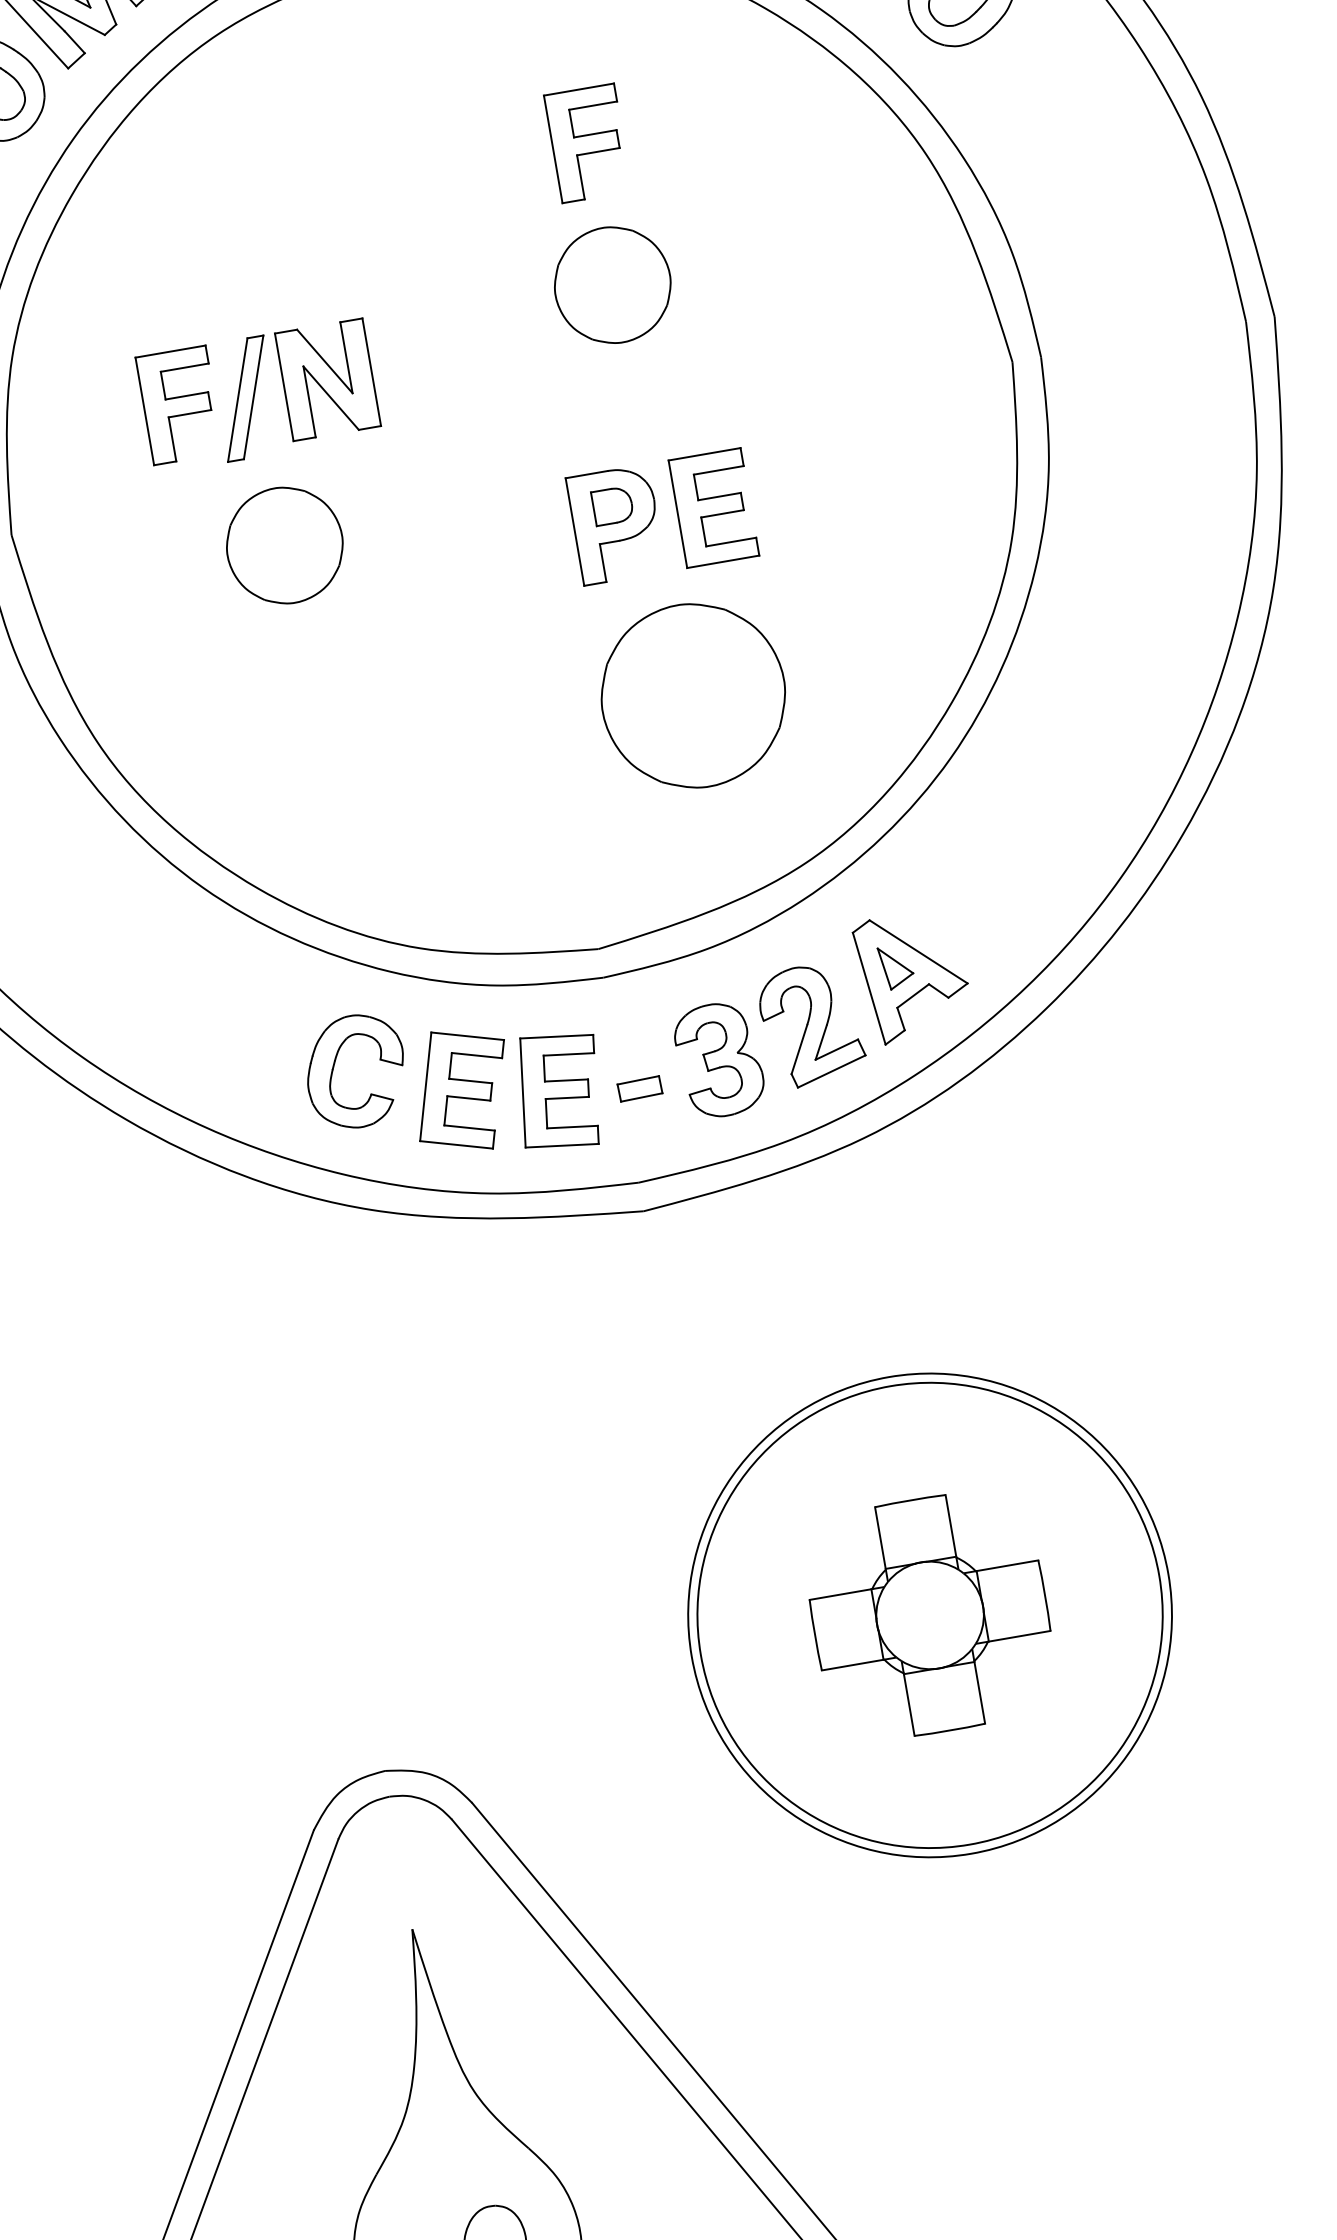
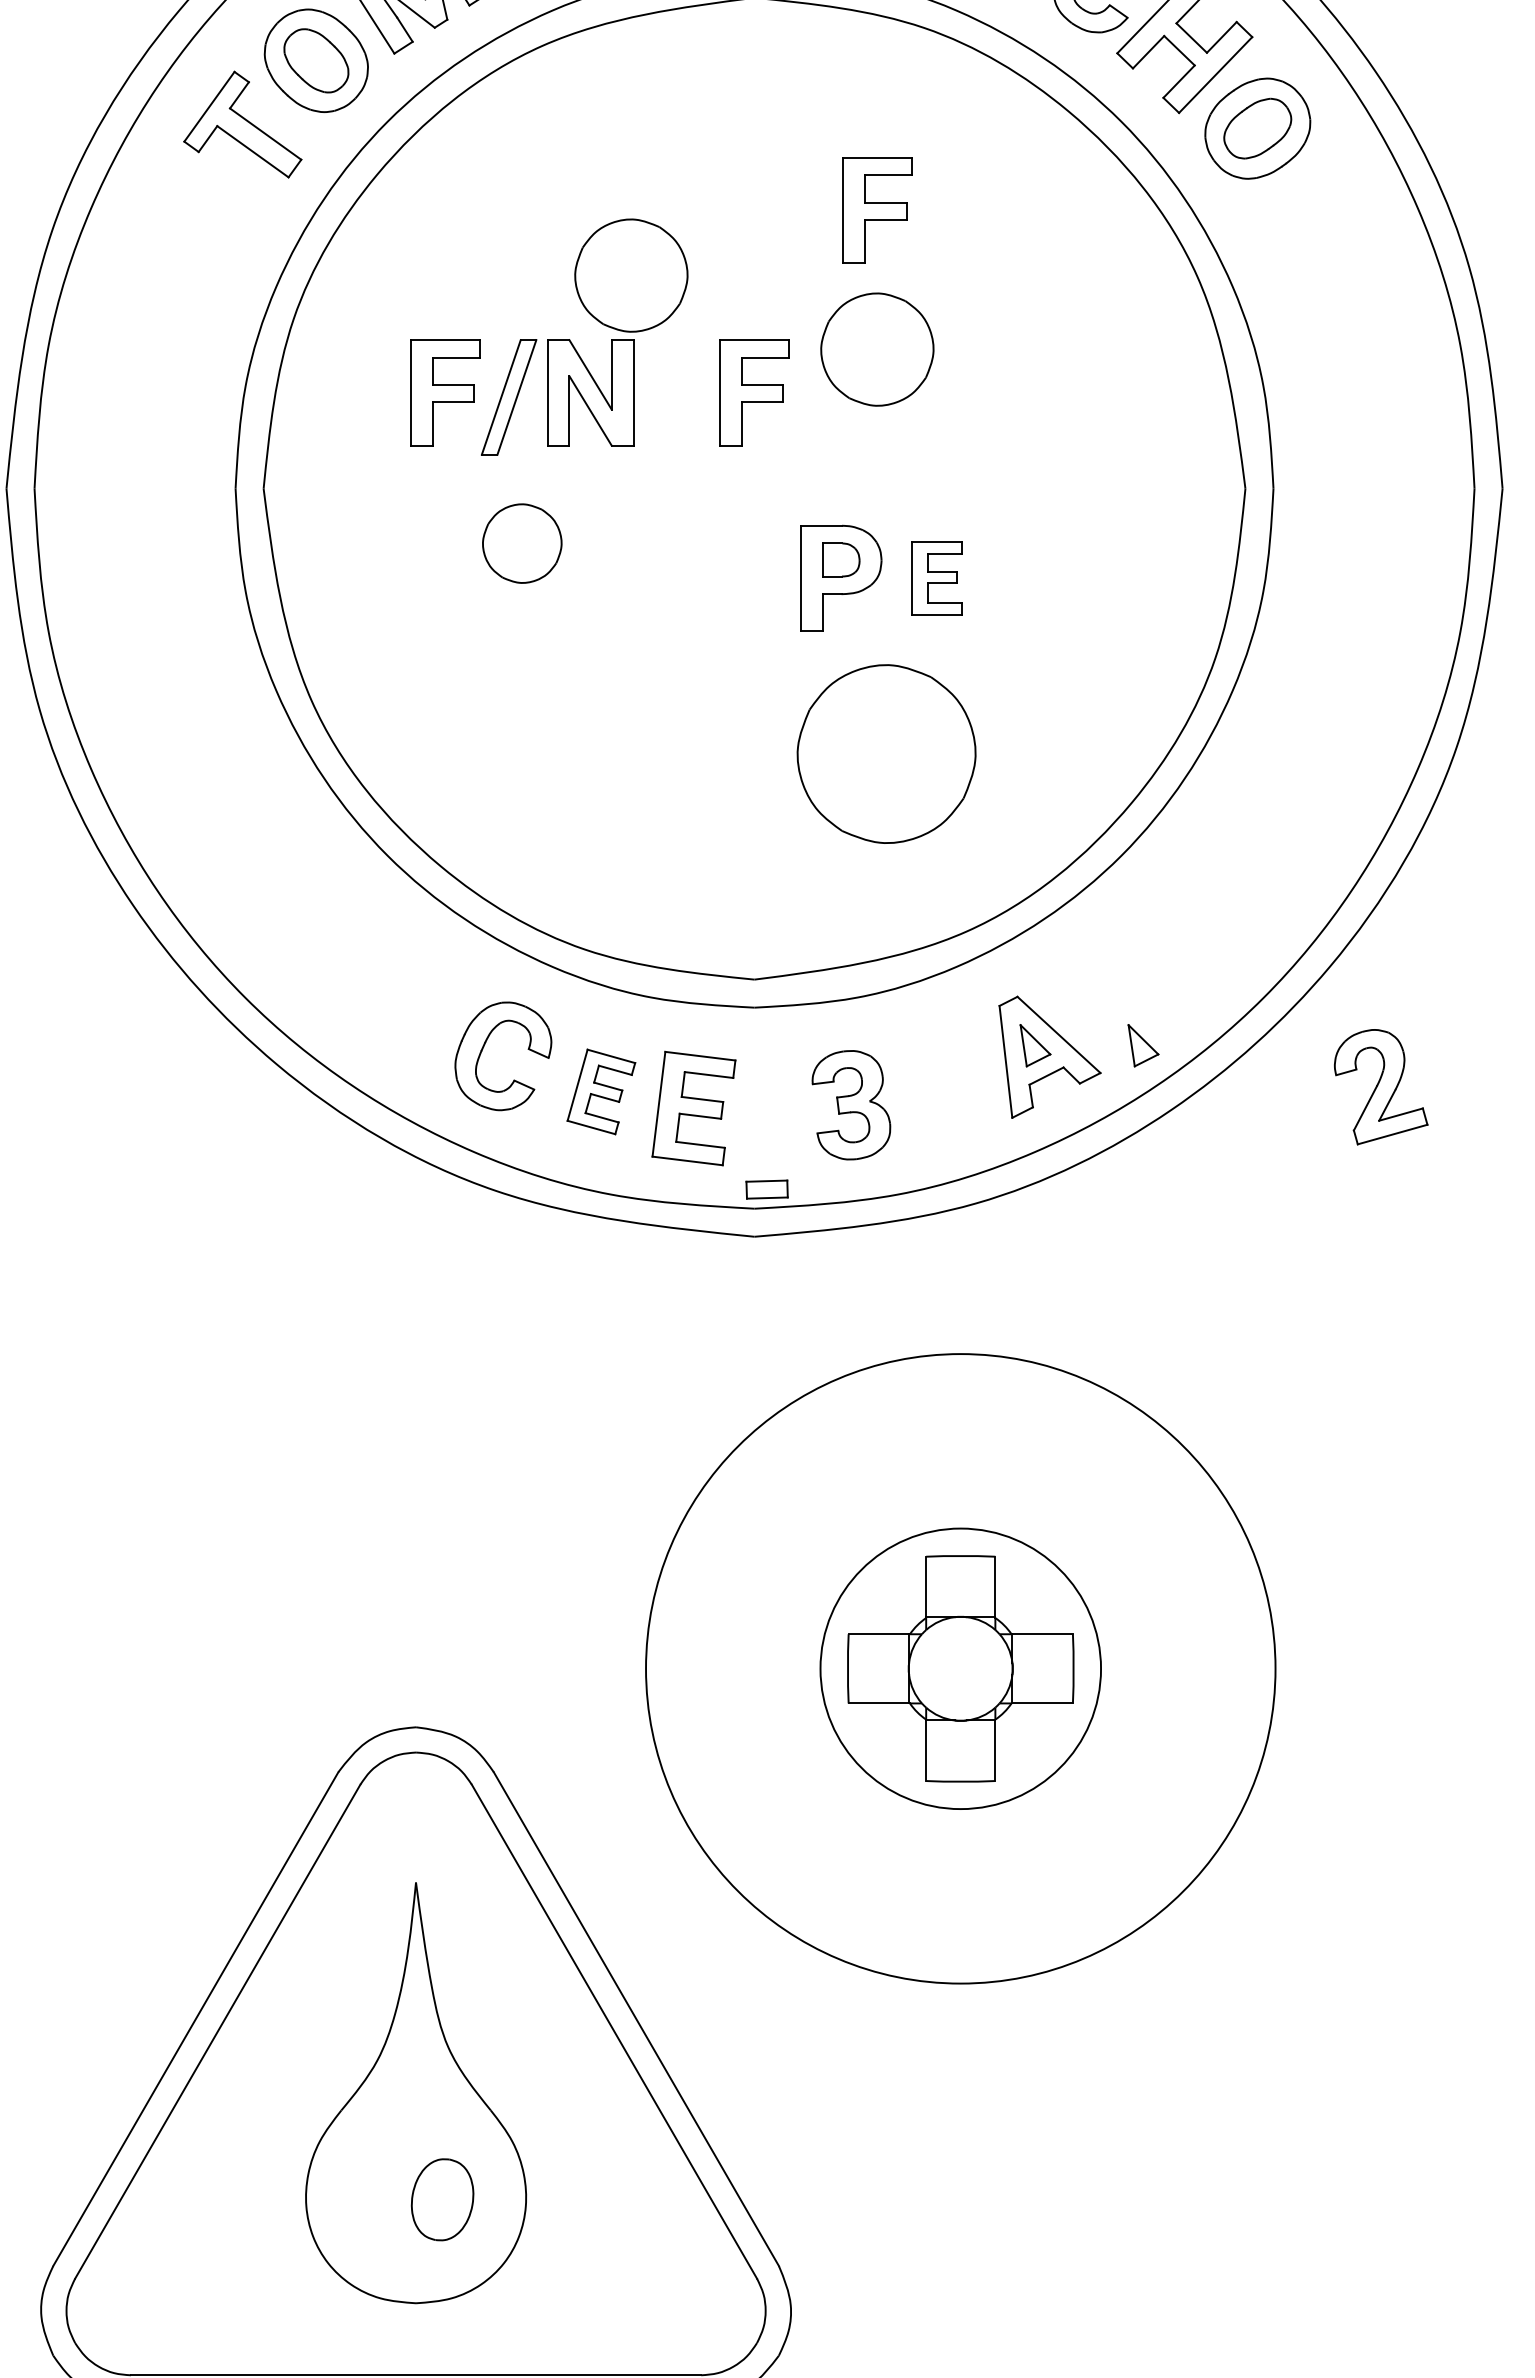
part: (349, 252) -> (631, 275), added
part: (495, 350) -> (754, 392), added
part: (713, 508) -> (936, 578), size x0.7
part: (285, 545) -> (522, 543), size x0.7
part: (1006, 947) -> (1143, 1045), added
part: (812, 1025) -> (1381, 1087), moved
part: (639, 1088) -> (766, 1189), moved
part: (462, 1090) -> (601, 1091), size x0.7
circle: (929, 1615) -> (960, 1668), size x0.6
circle: (929, 1615) -> (960, 1668), size x1.4

